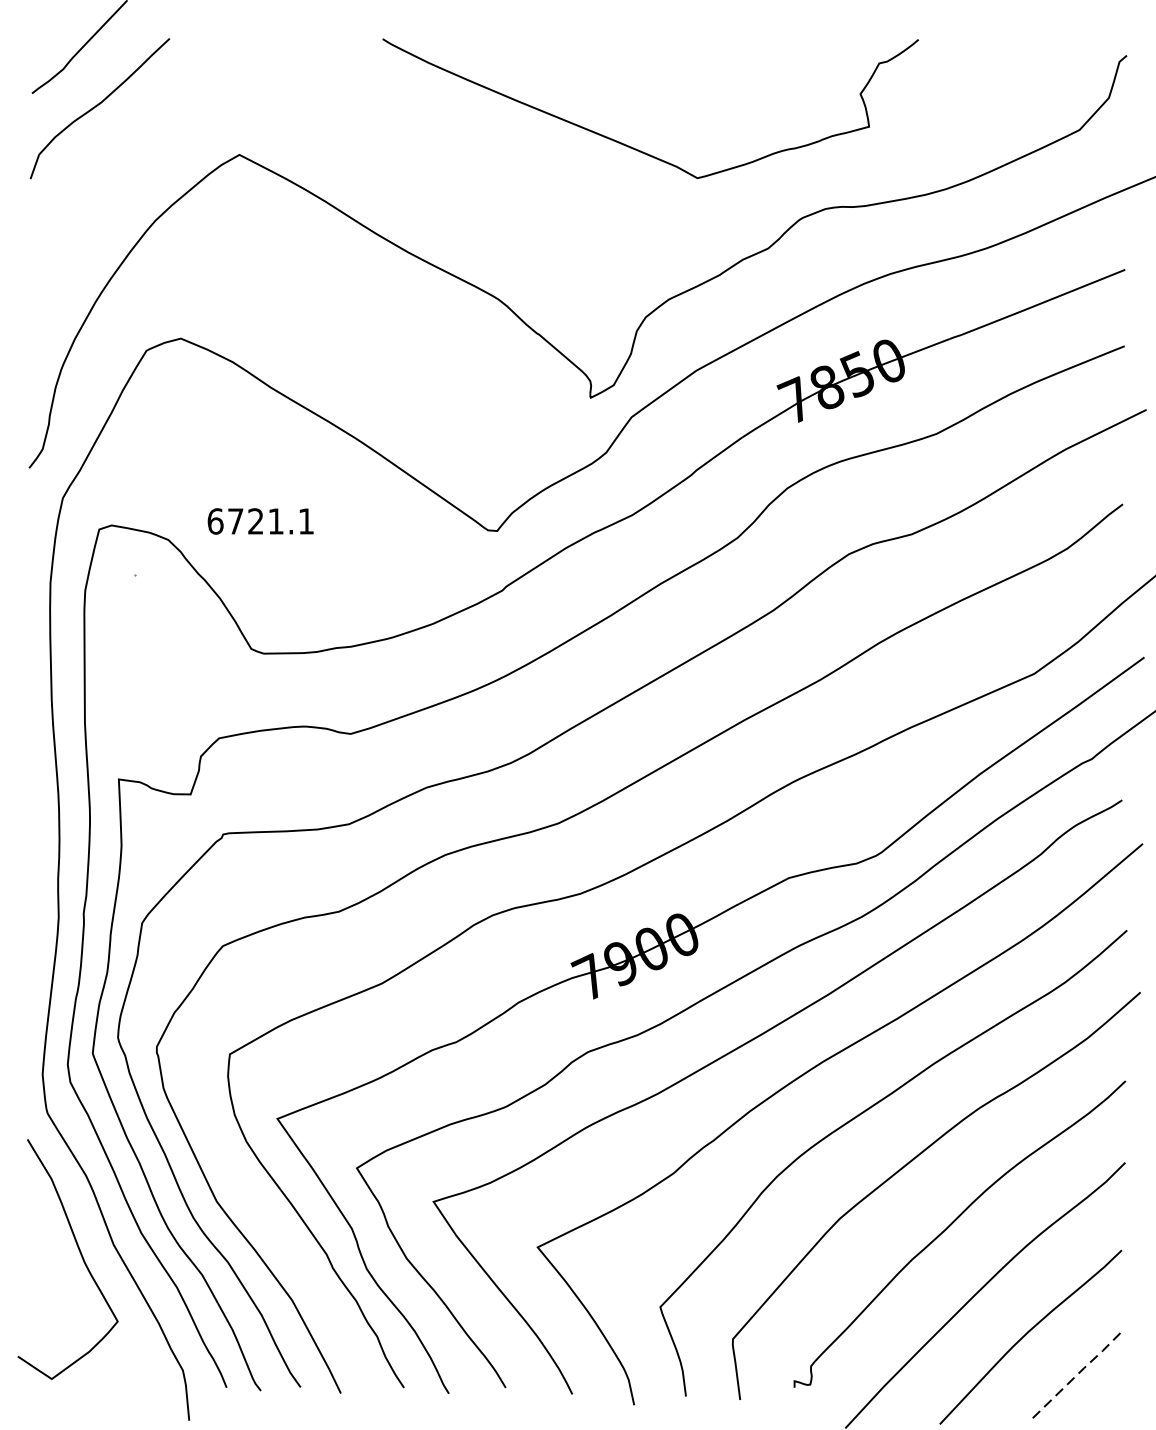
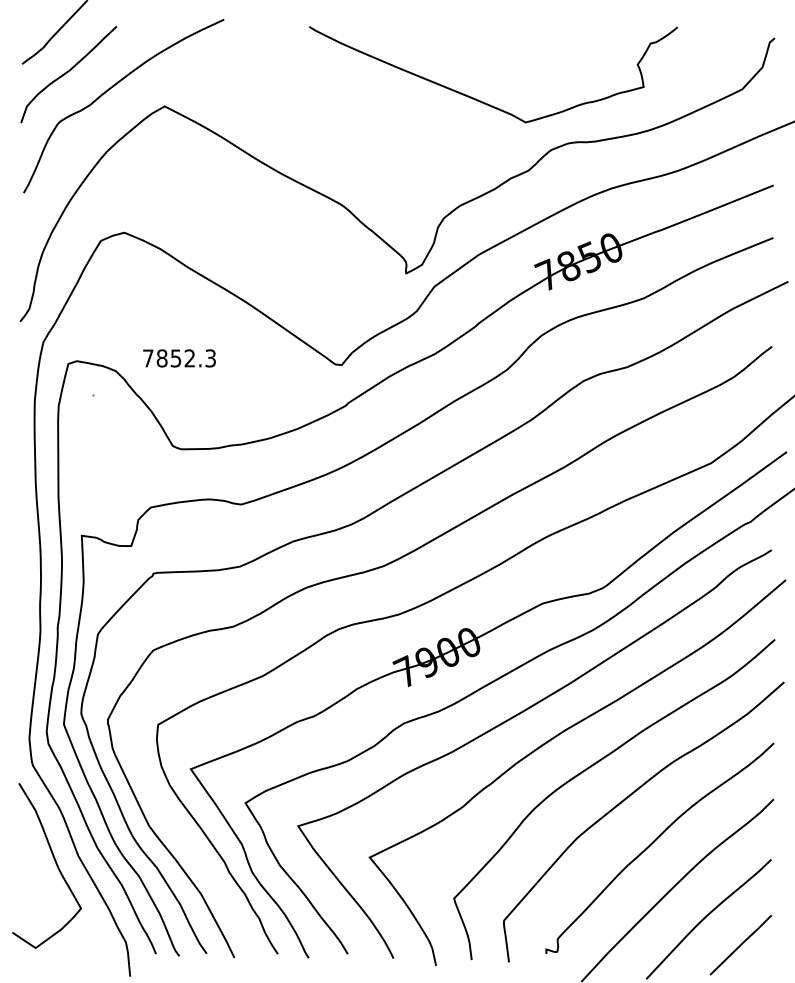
curve: (159, 131) -> (109, 90), added
curve: (636, 147) -> (483, 101), moved
text: (260, 521) -> (179, 358), 6721.1 -> 7852.3
line: (1078, 1373) -> (741, 944), dashed -> solid

